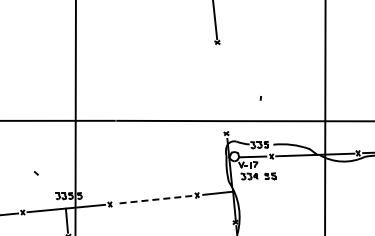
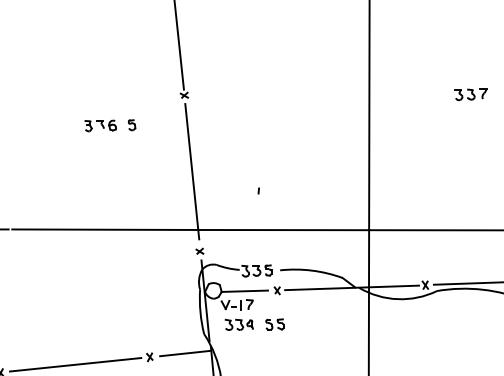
part: (174, 60) -> (110, 126), added
line: (221, 86) -> (191, 170), added
line: (153, 199) -> (74, 364), dashed -> solid

